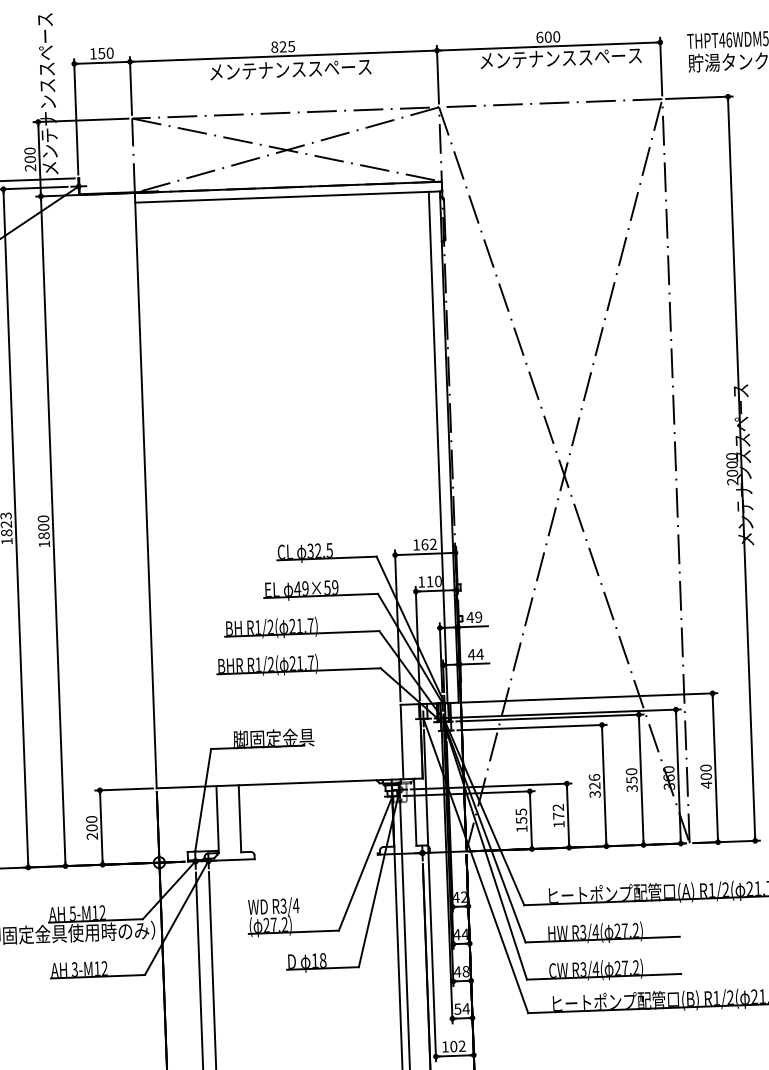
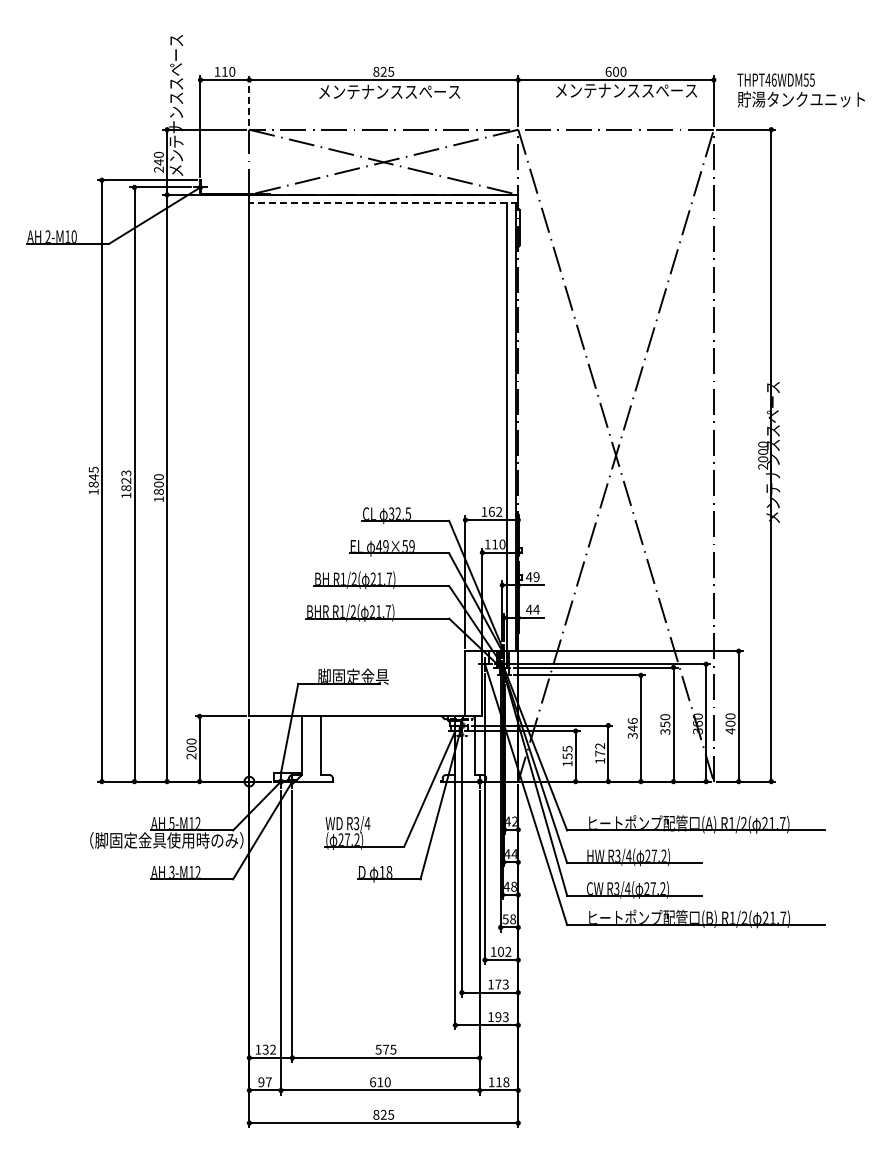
text: (101, 53) -> (224, 71), 150 -> 110
line: (131, 85) -> (249, 100), solid -> dashed
text: (29, 159) -> (158, 162), 200 -> 240
line: (288, 197) -> (383, 203), solid -> dashed
text: (594, 786) -> (632, 728), 326 -> 346
text: (465, 1009) -> (512, 919), 54 -> 58

